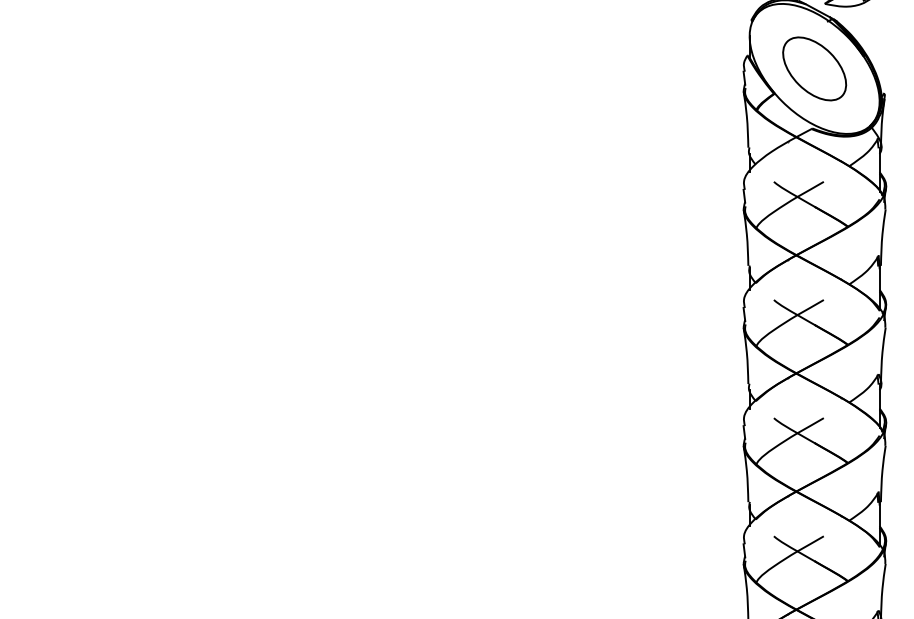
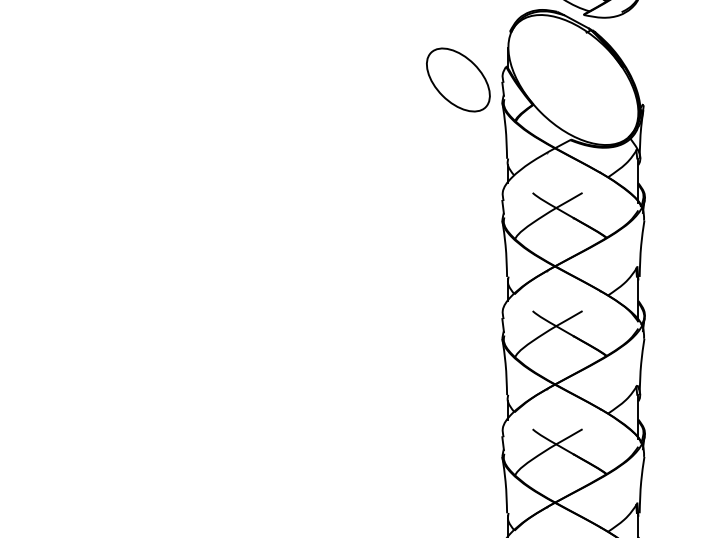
part: (814, 68) -> (458, 79), moved

